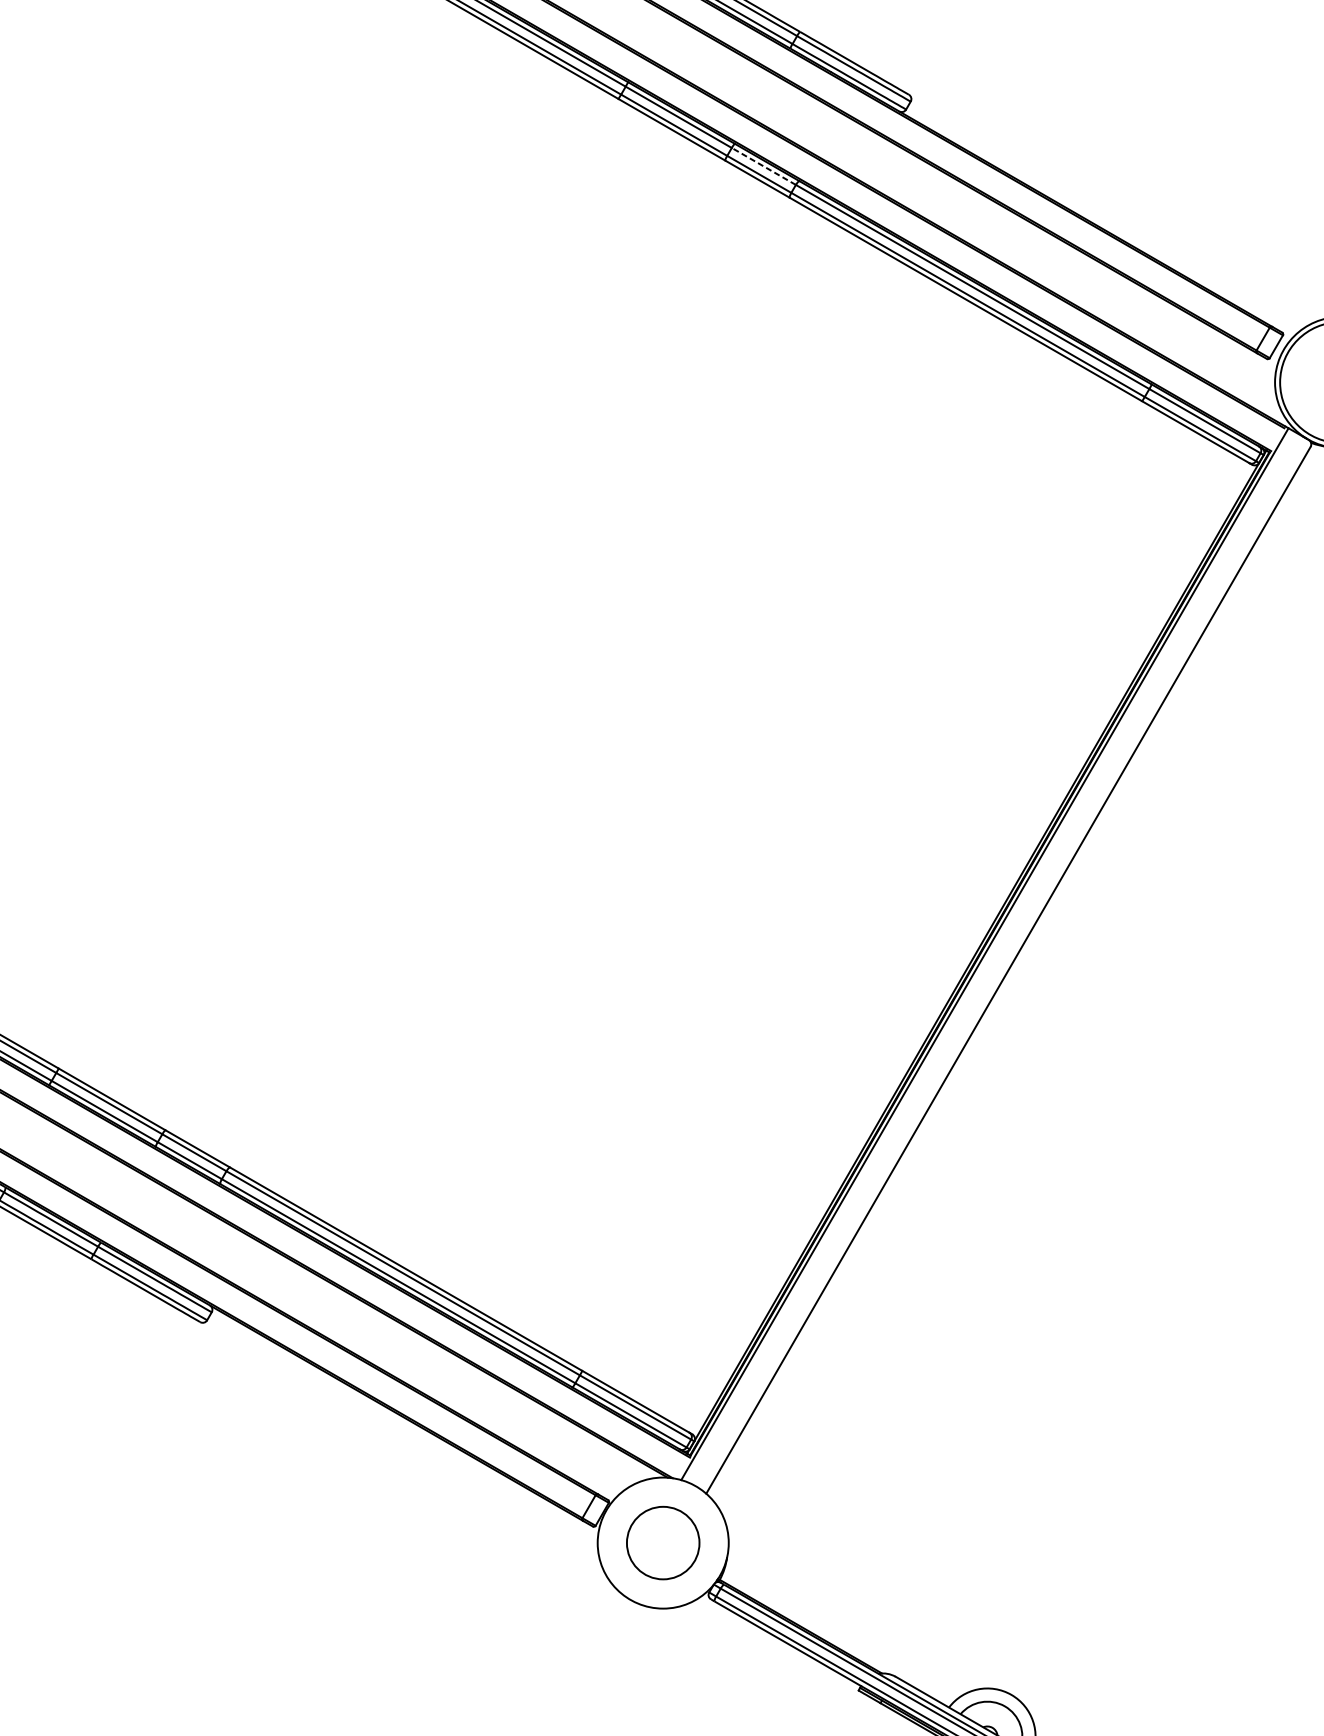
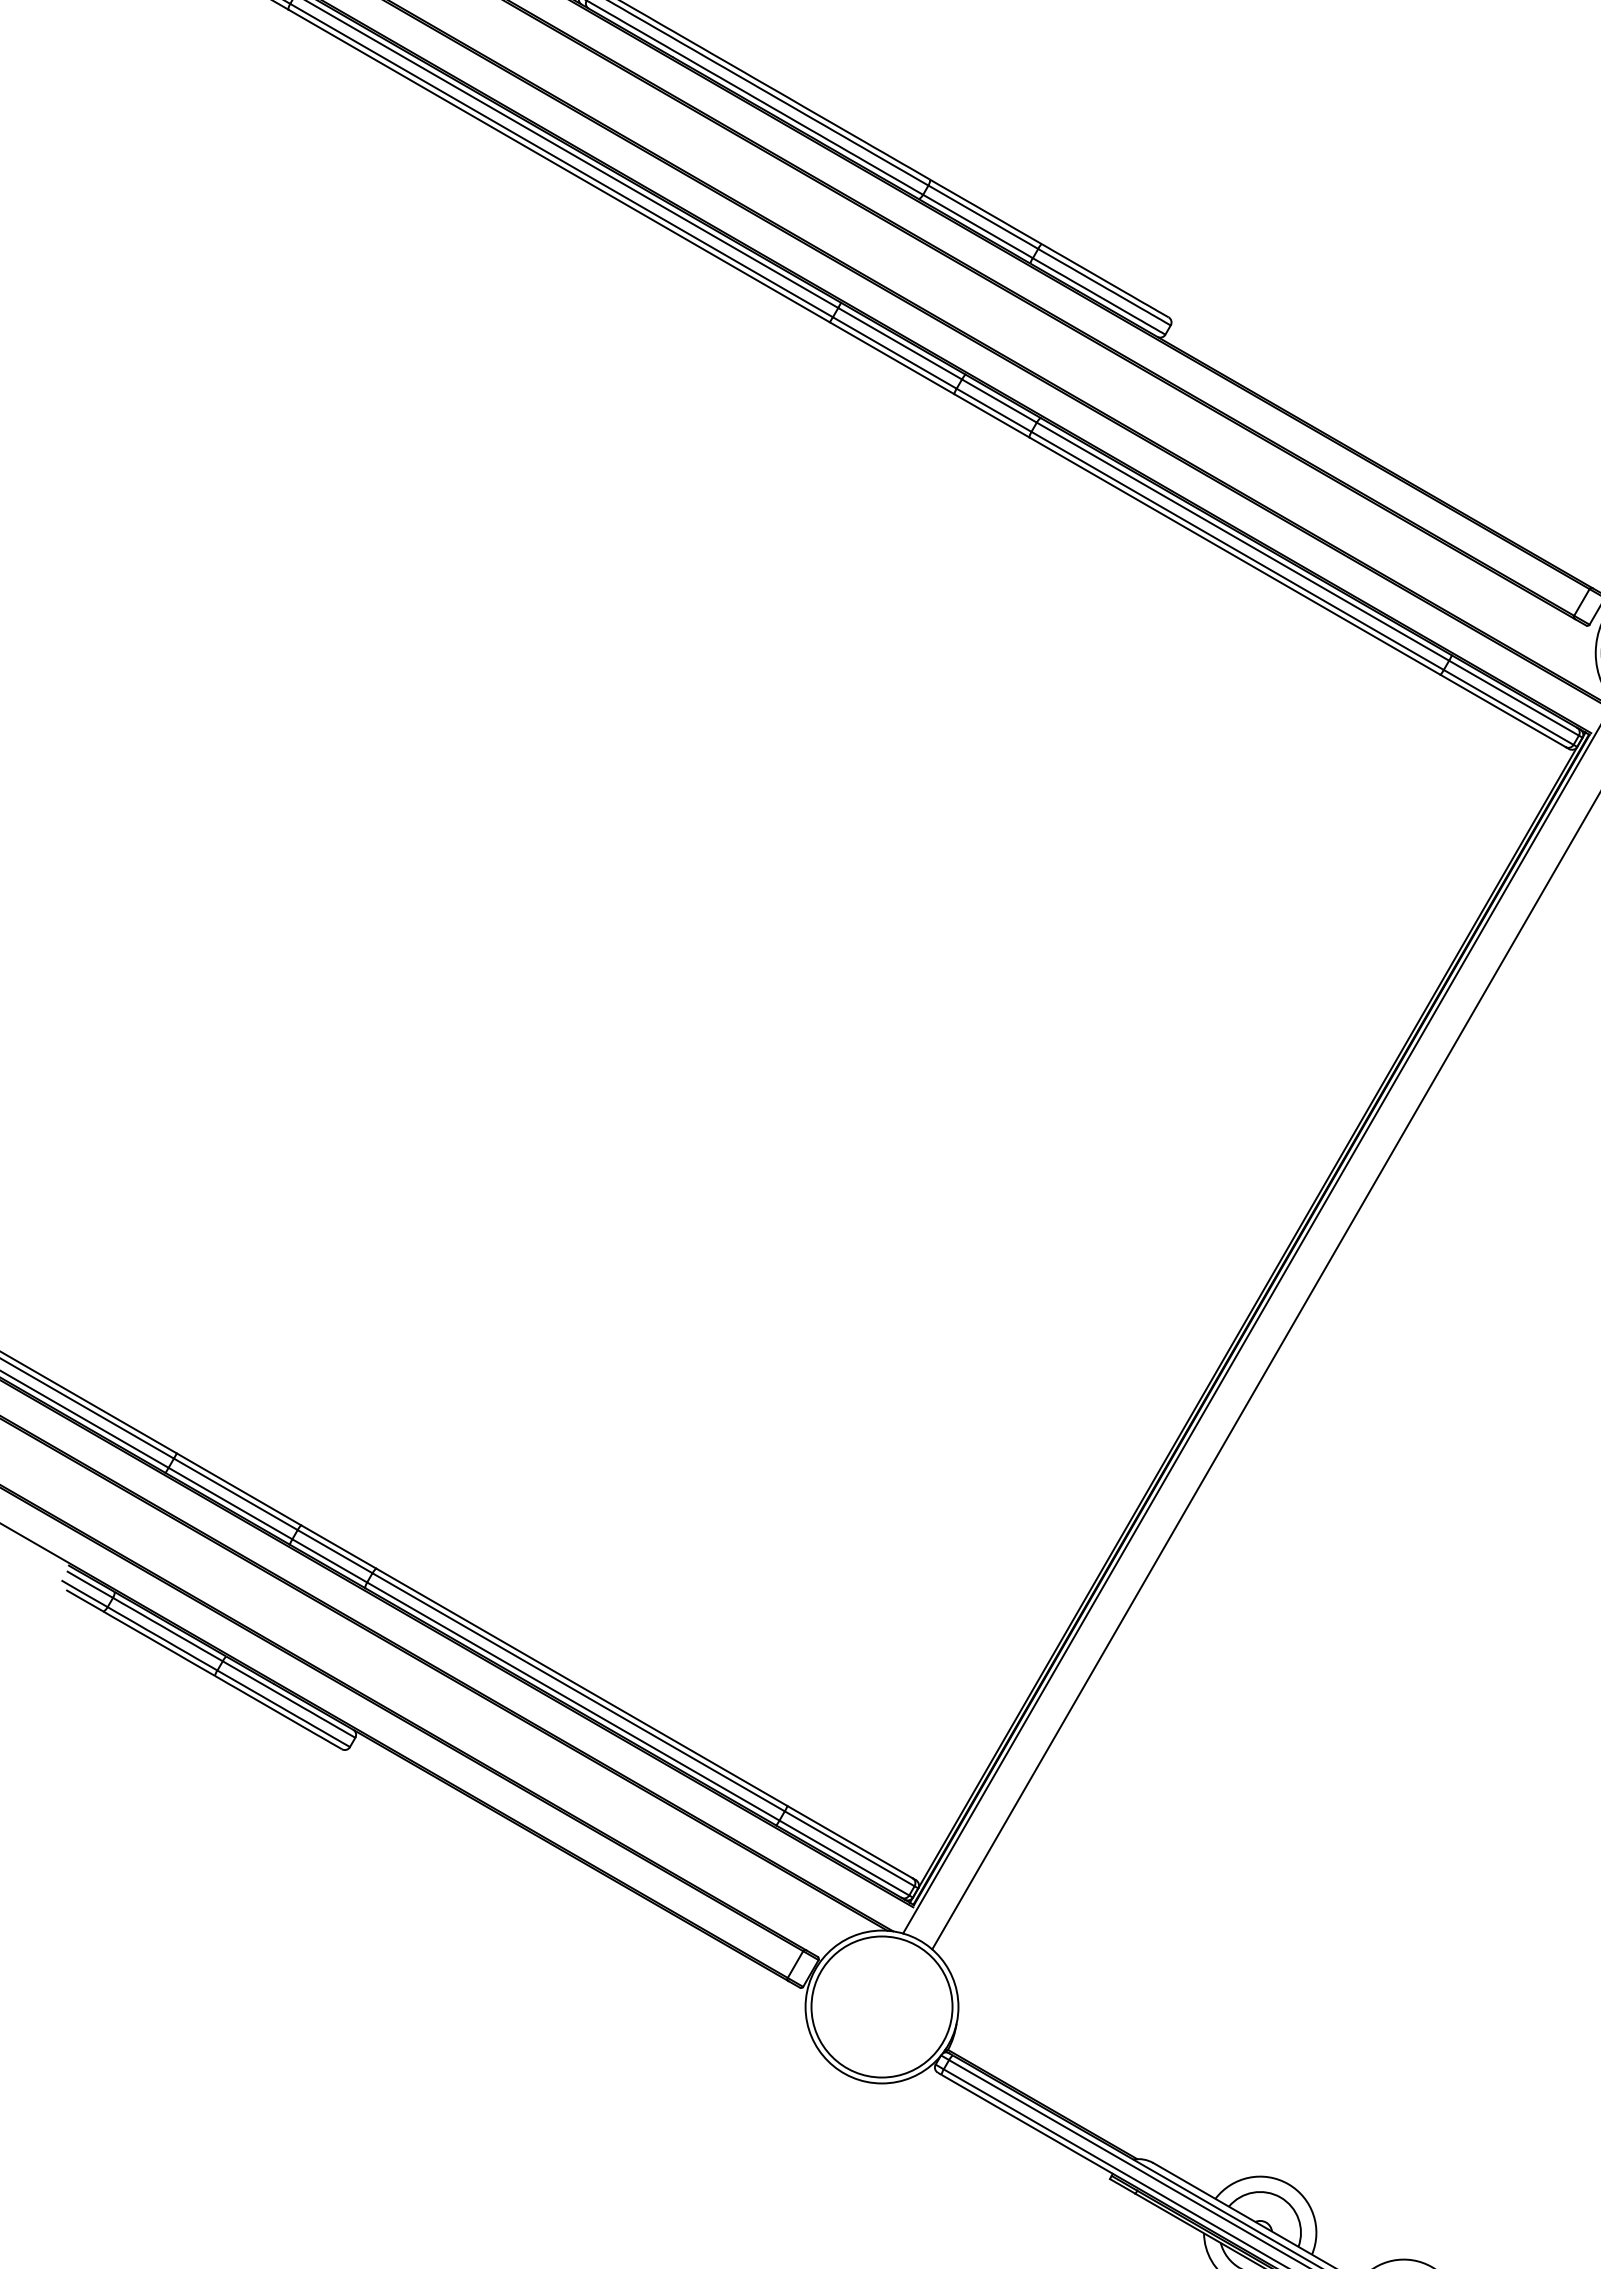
line: (763, 165) -> (998, 400), dashed -> solid
circle: (662, 1542) -> (881, 2006), size x1.67

